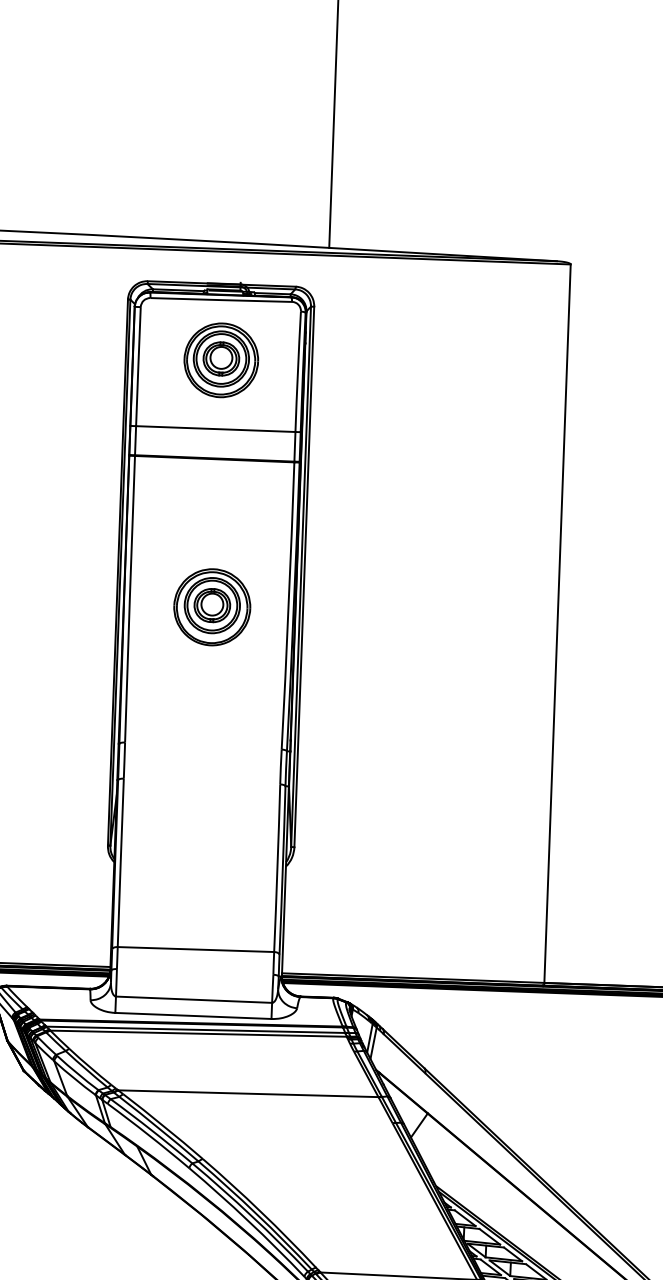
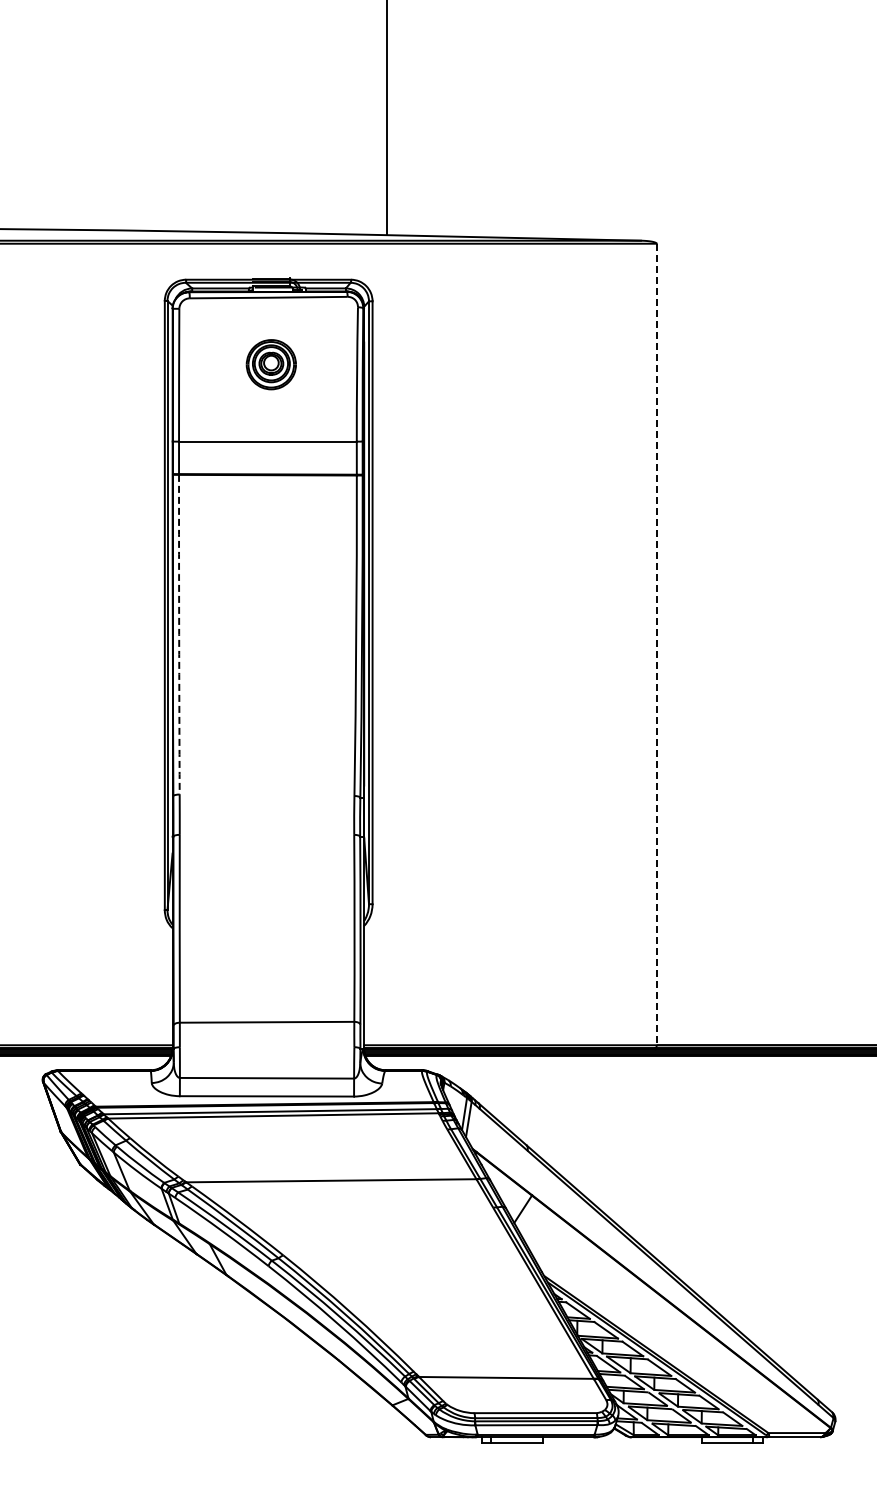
part: (221, 360) -> (271, 364), size x0.6
arc: (130, 599) -> (179, 634), solid -> dashed
part: (212, 607) -> (271, 640), removed
line: (557, 623) -> (656, 644), solid -> dashed

